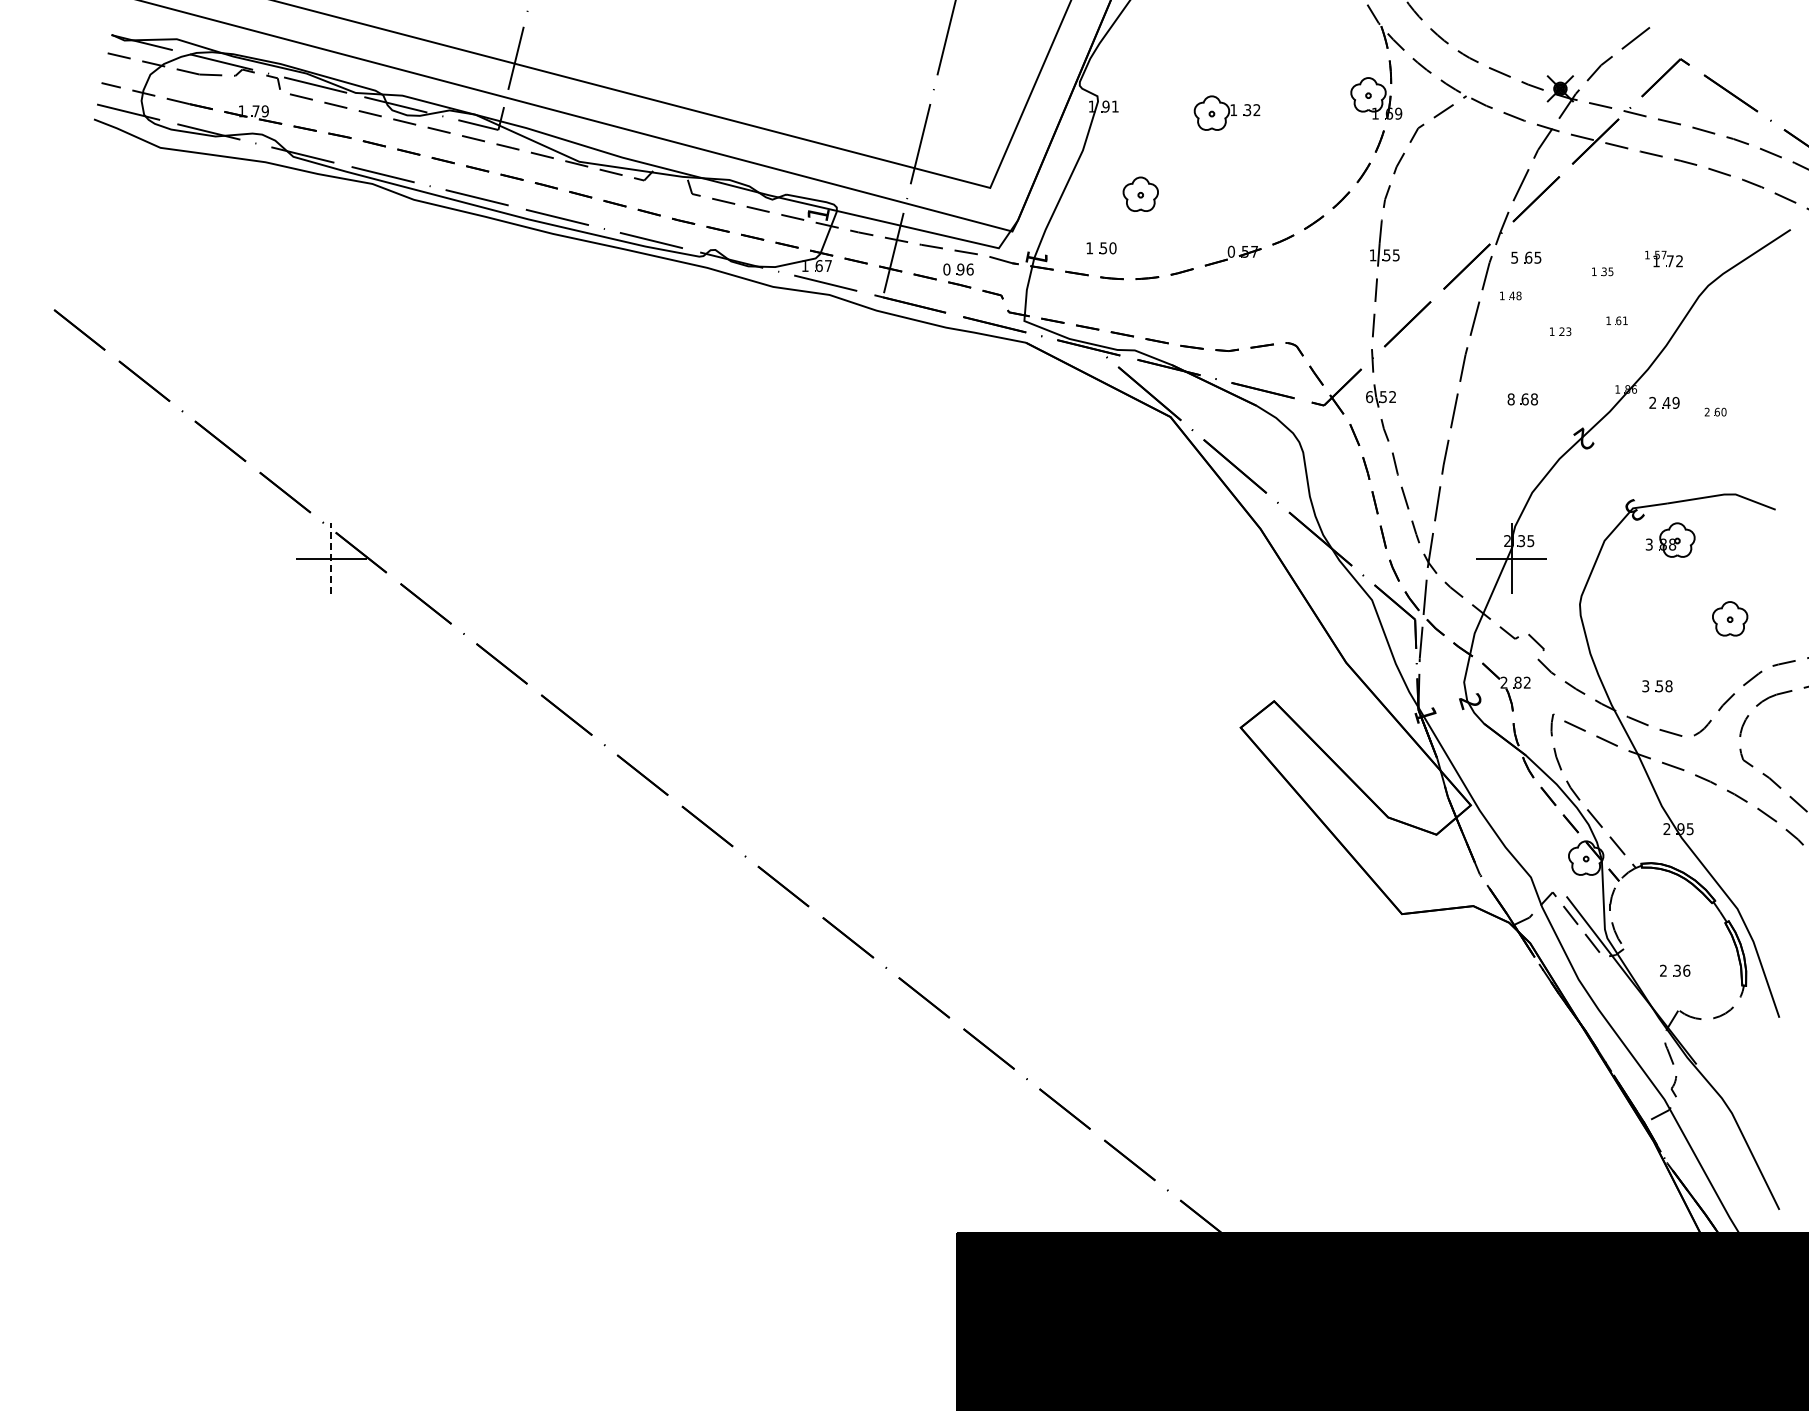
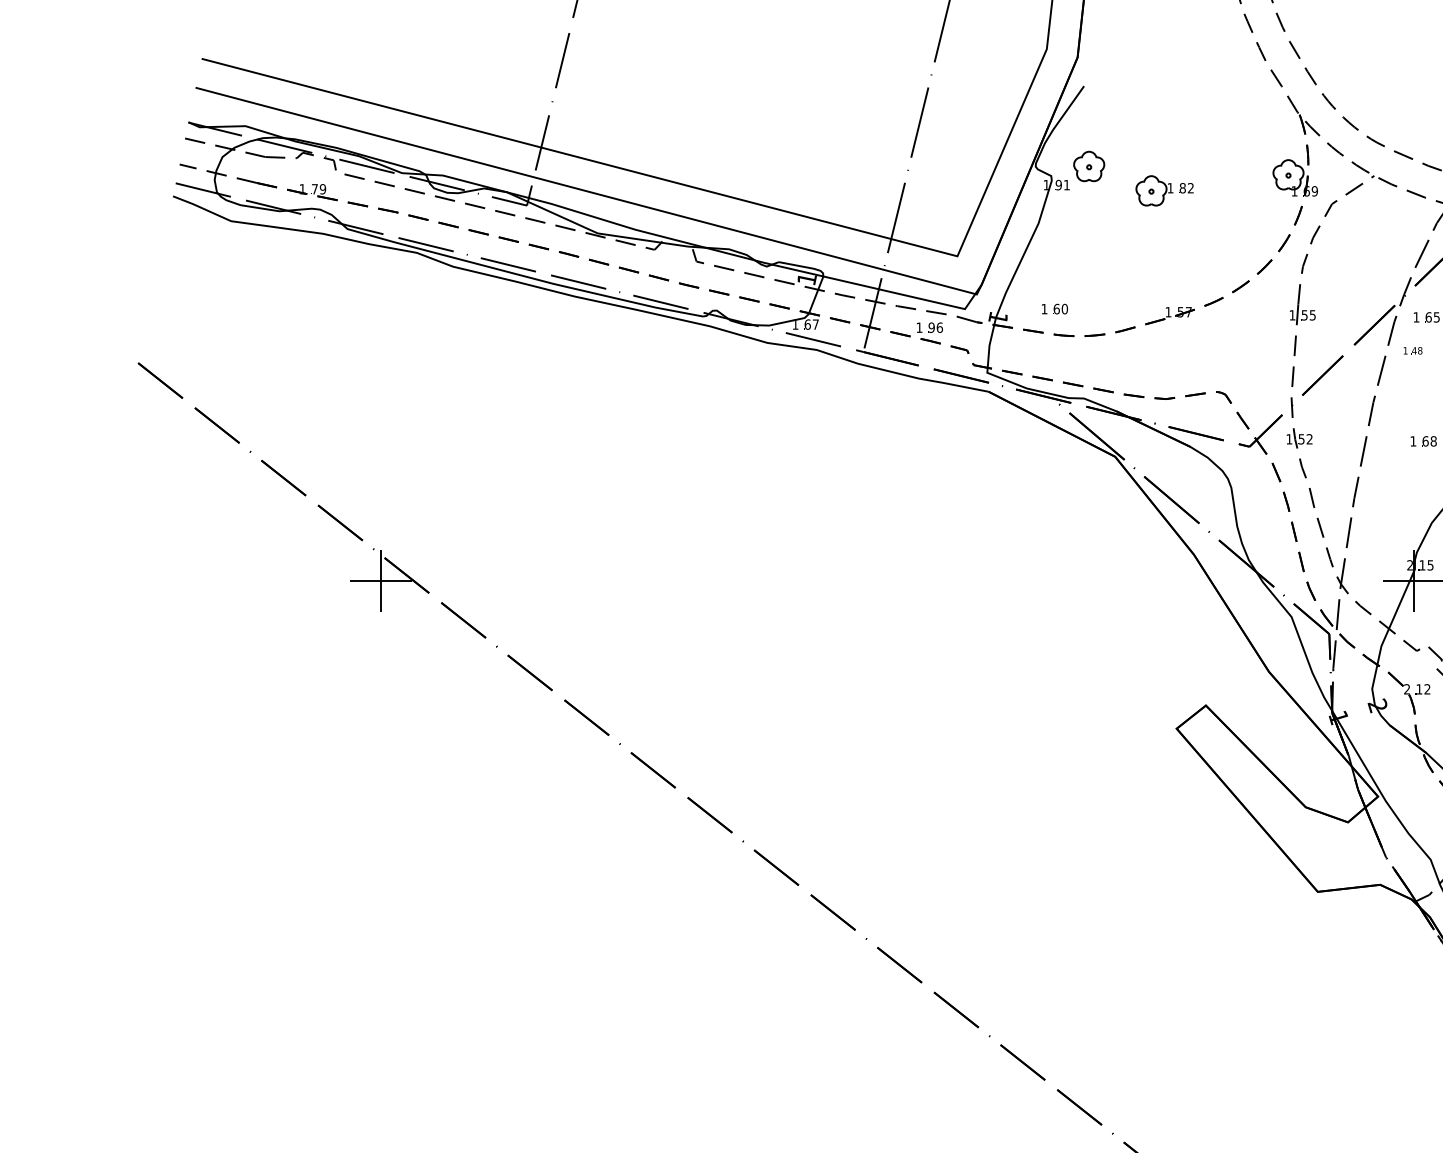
text: (1247, 110) -> (1182, 188), 32 -> 82
part: (1140, 193) -> (1088, 165), moved
text: (1103, 248) -> (1056, 309), 50 -> 60
text: (1230, 251) -> (1167, 311), 0 -> 1
text: (1514, 257) -> (1416, 317), 5 -> 1
text: (946, 269) -> (919, 327), 0 -> 1
text: (1369, 397) -> (1289, 439), 6 -> 1
text: (1510, 399) -> (1412, 441), 8 -> 1
text: (1521, 541) -> (1422, 565), 35 -> 15
line: (331, 558) -> (380, 580), dashed -> solid
text: (1517, 682) -> (1418, 689), 82 -> 12

